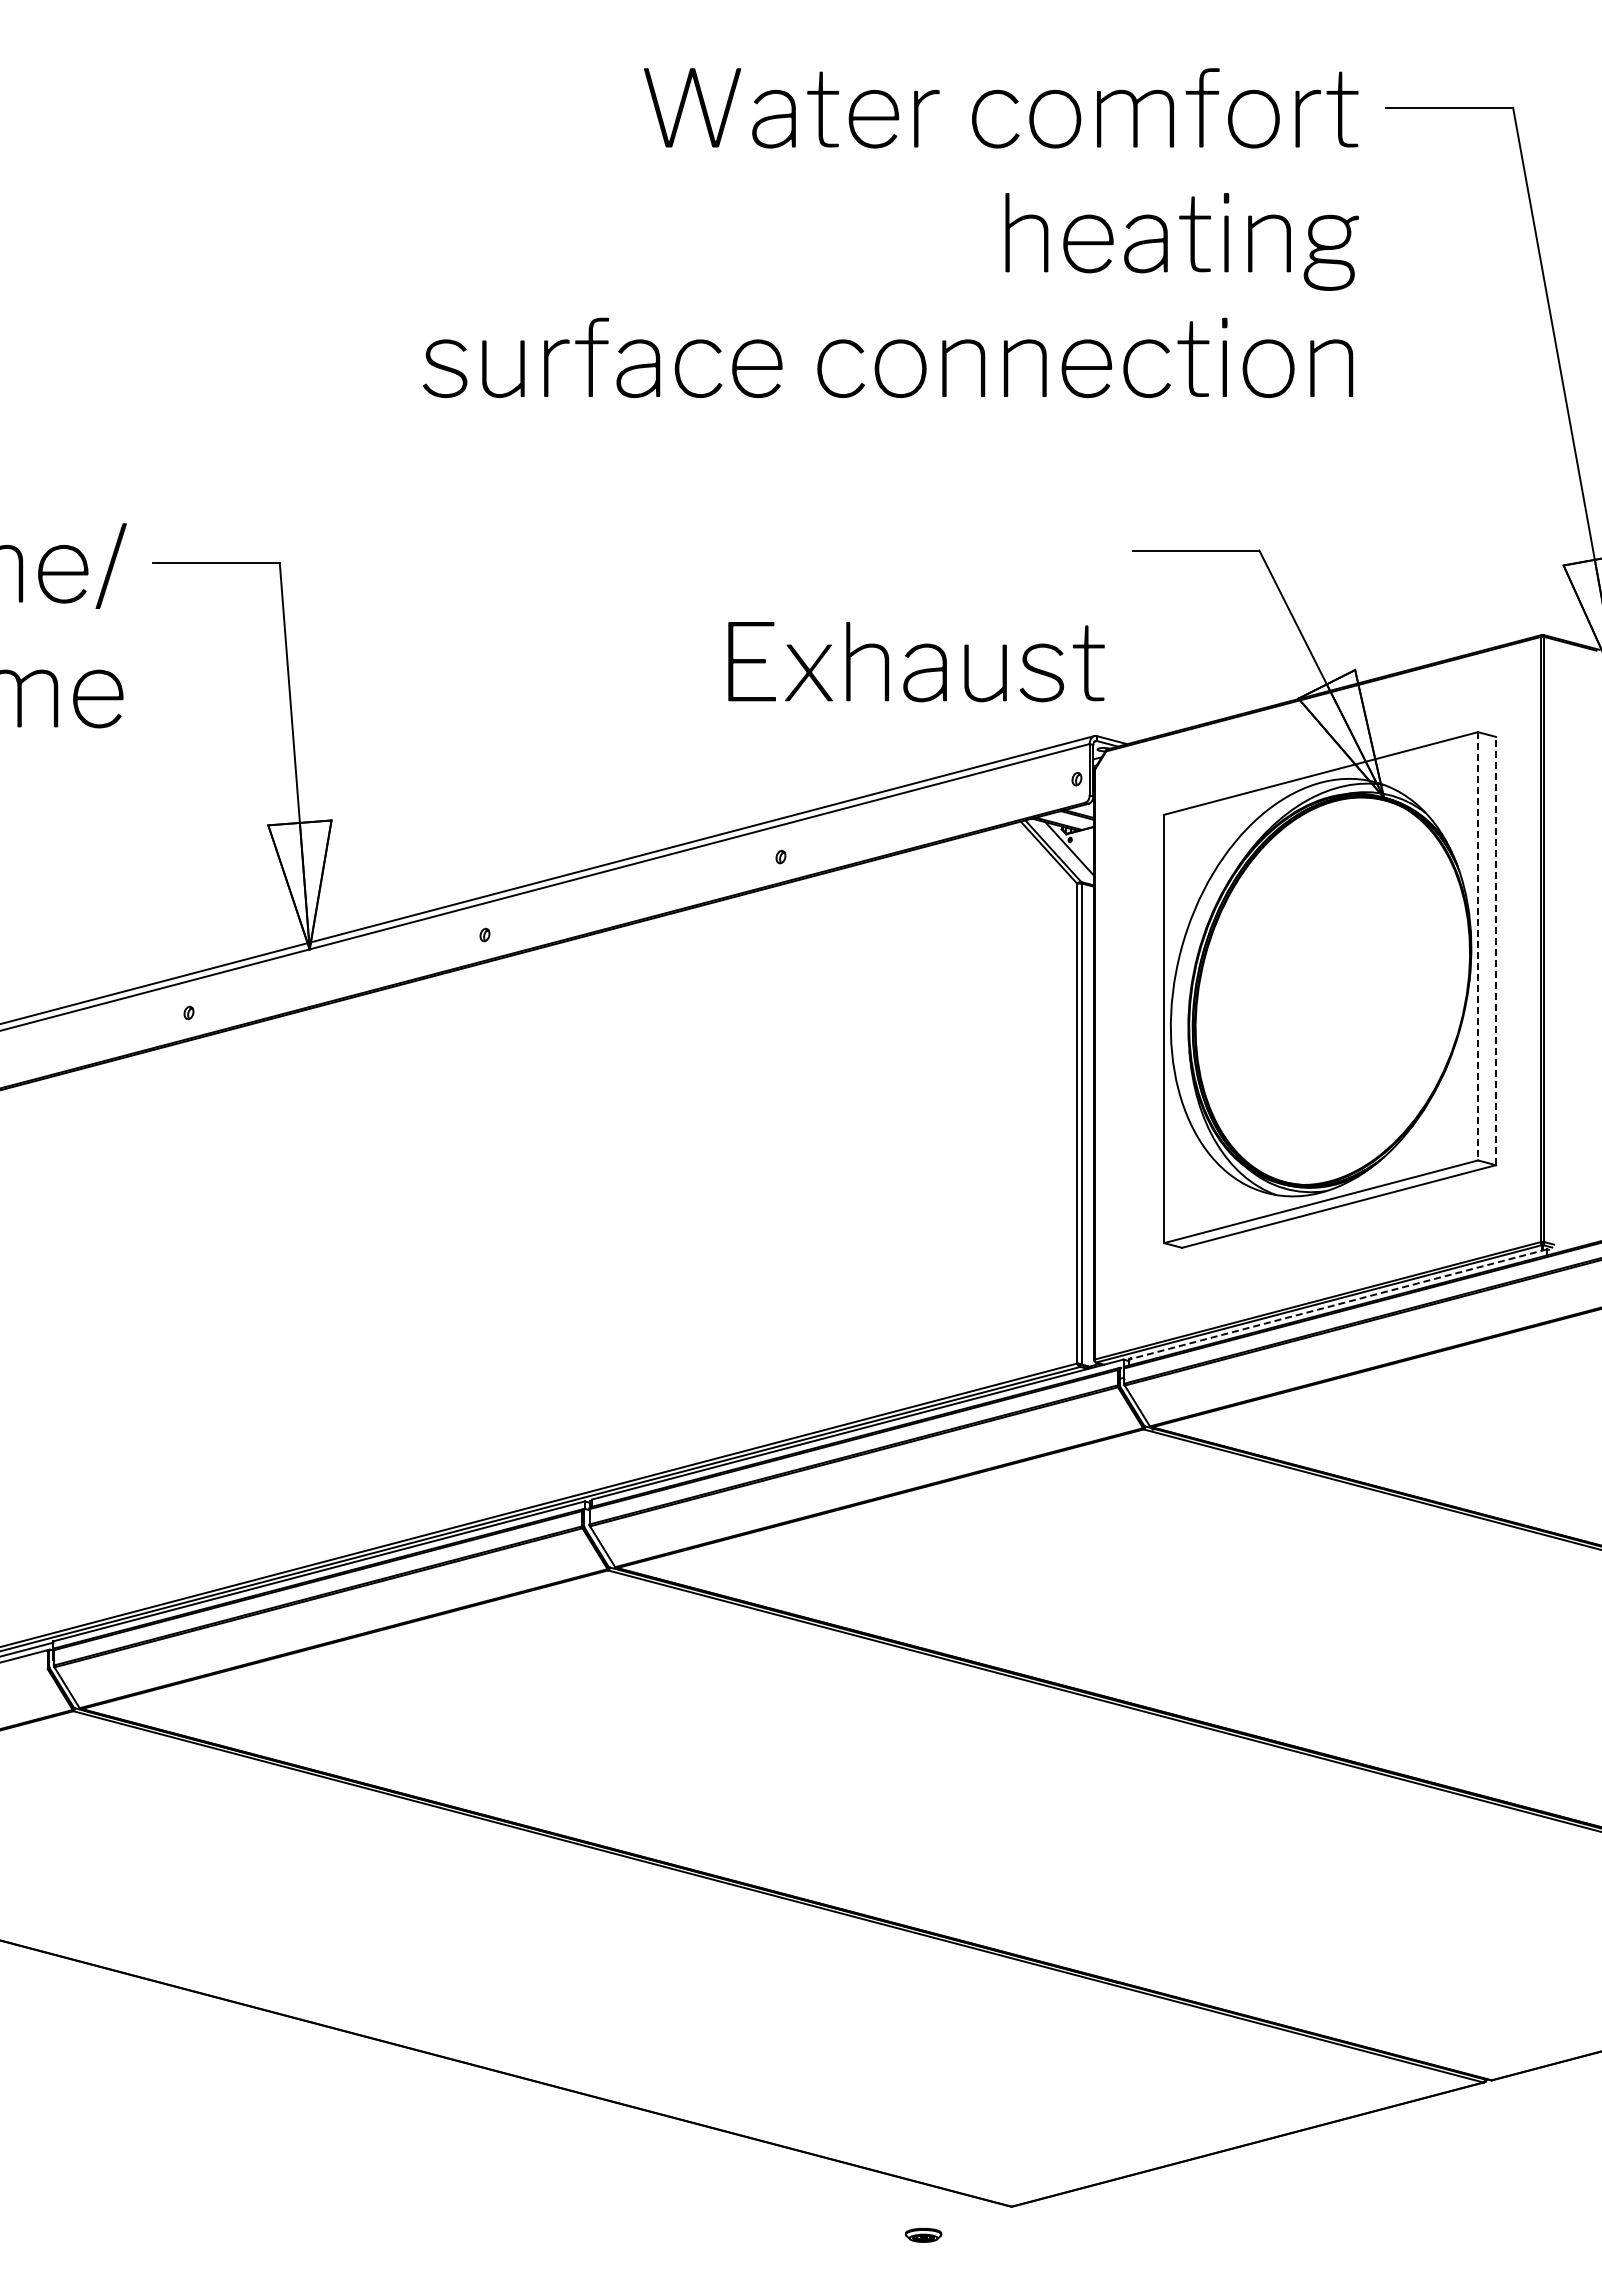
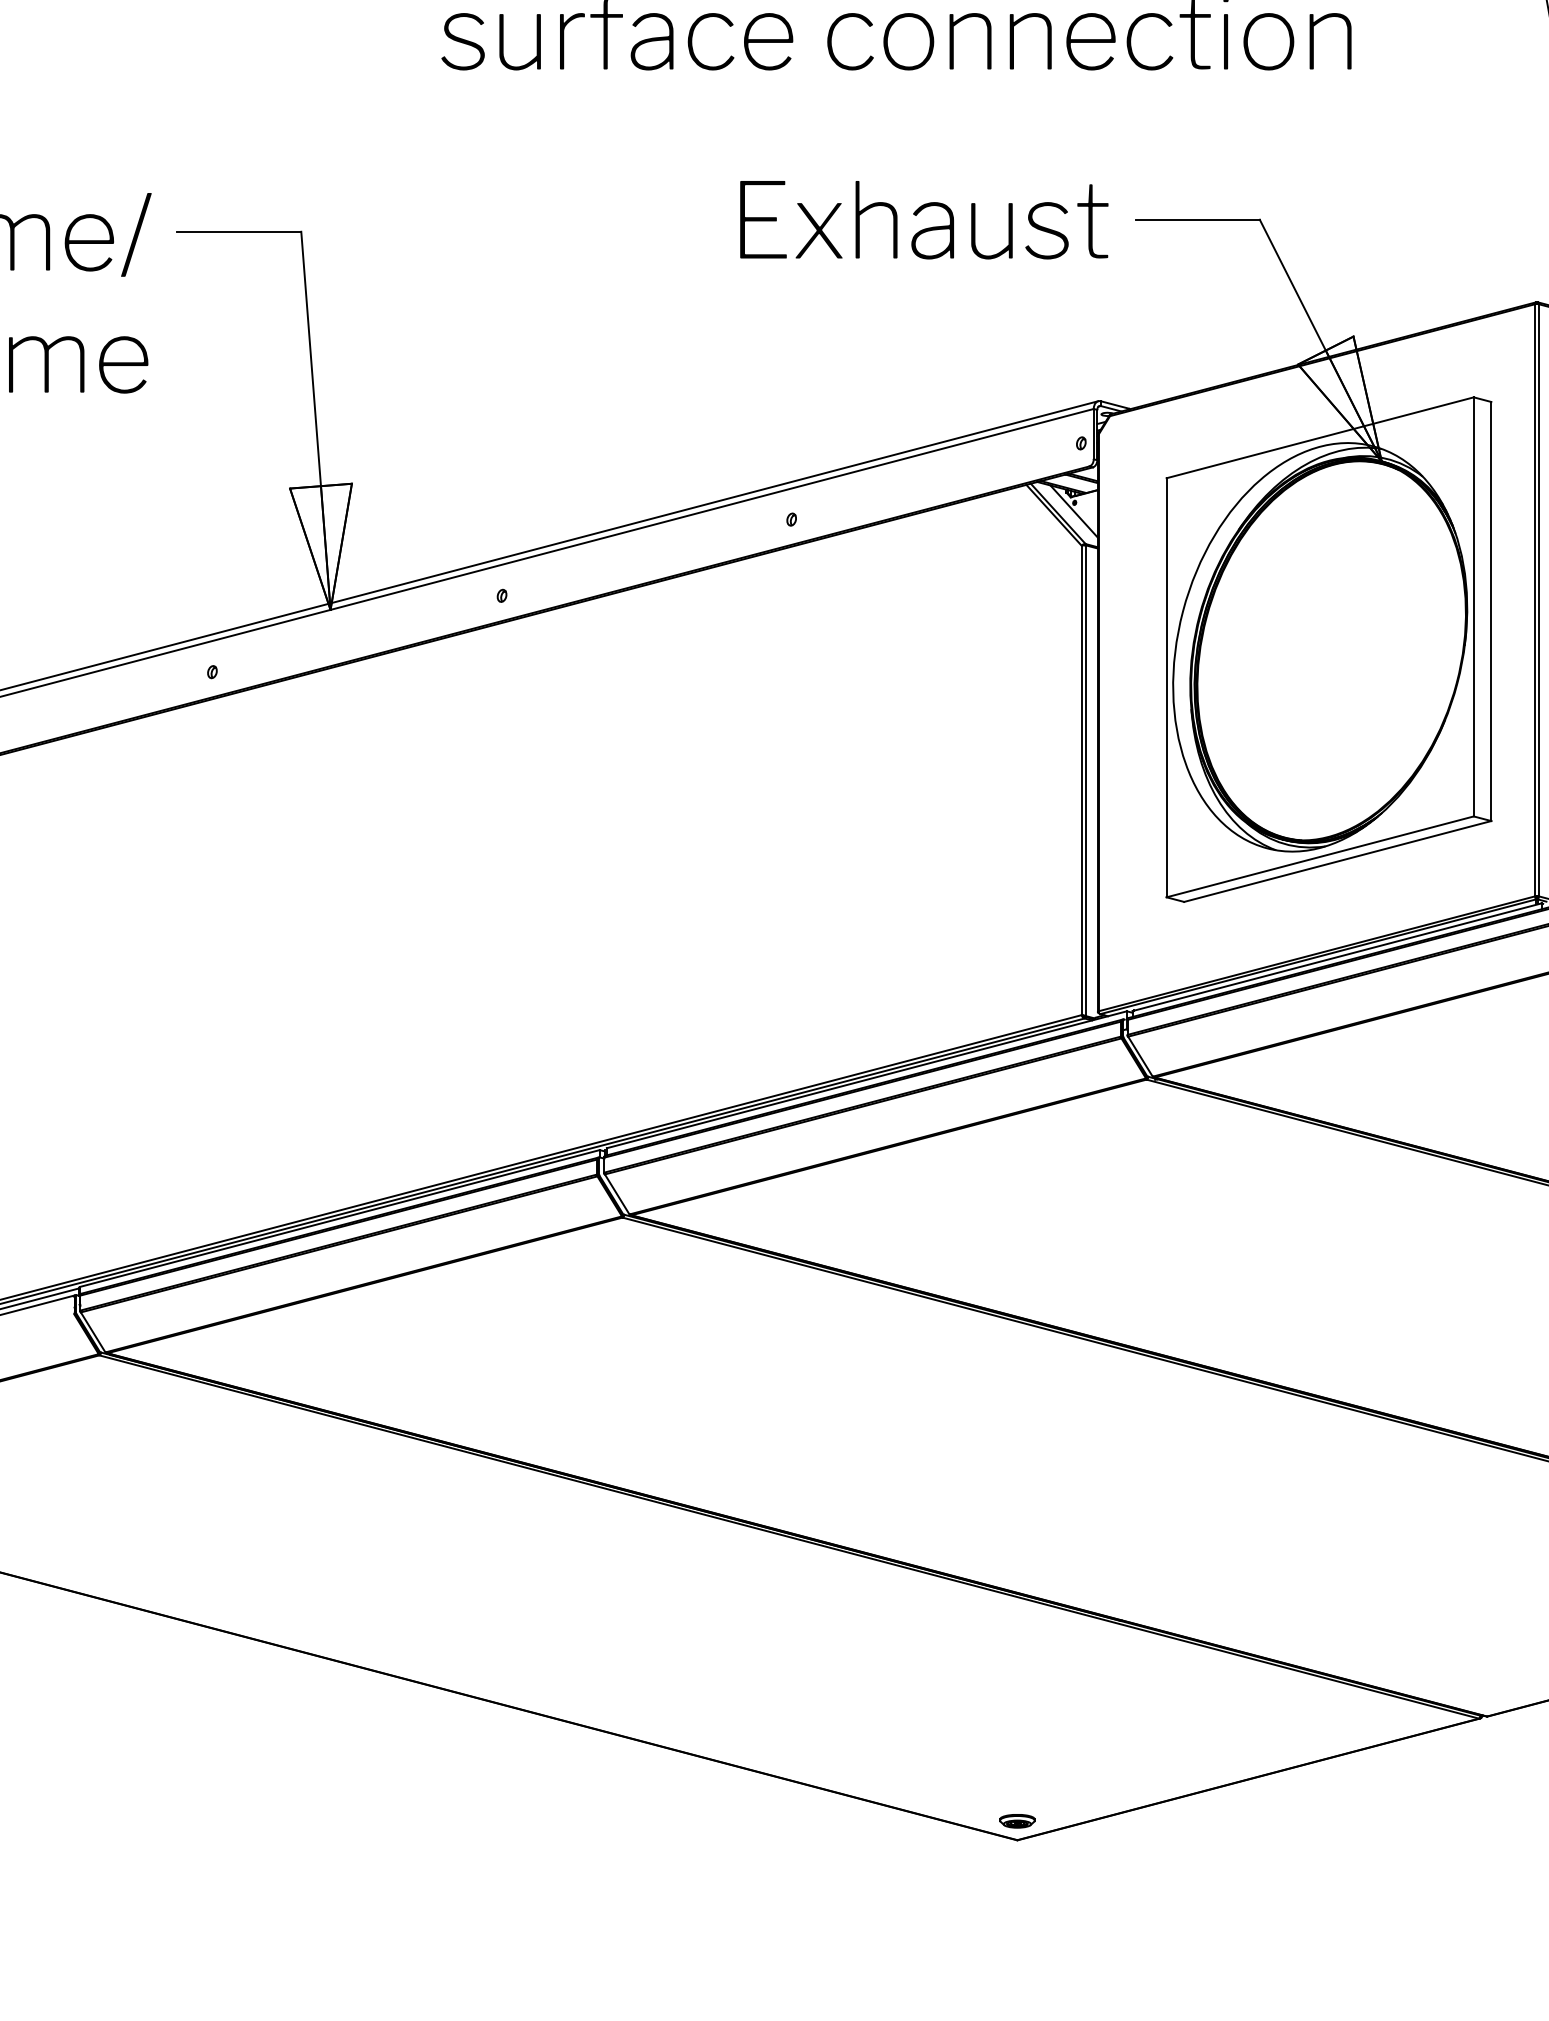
text: (916, 662) -> (924, 220), moved
line: (1478, 946) -> (1474, 607), dashed -> solid
line: (1496, 950) -> (1491, 610), dashed -> solid
line: (1337, 1304) -> (1336, 957), dashed -> solid
part: (923, 2235) -> (1017, 1821), moved

